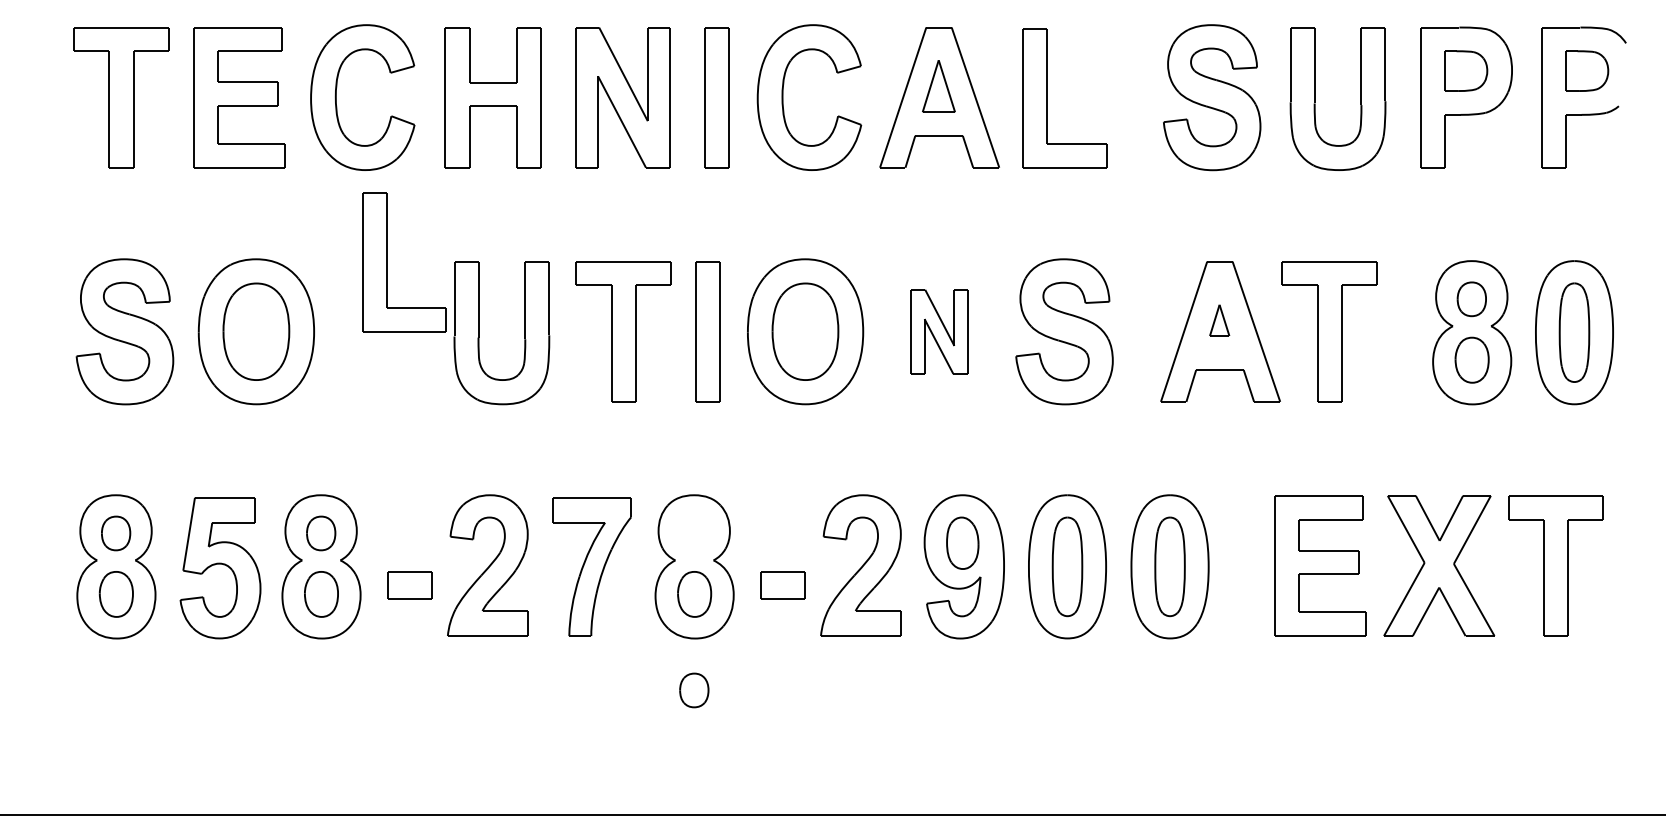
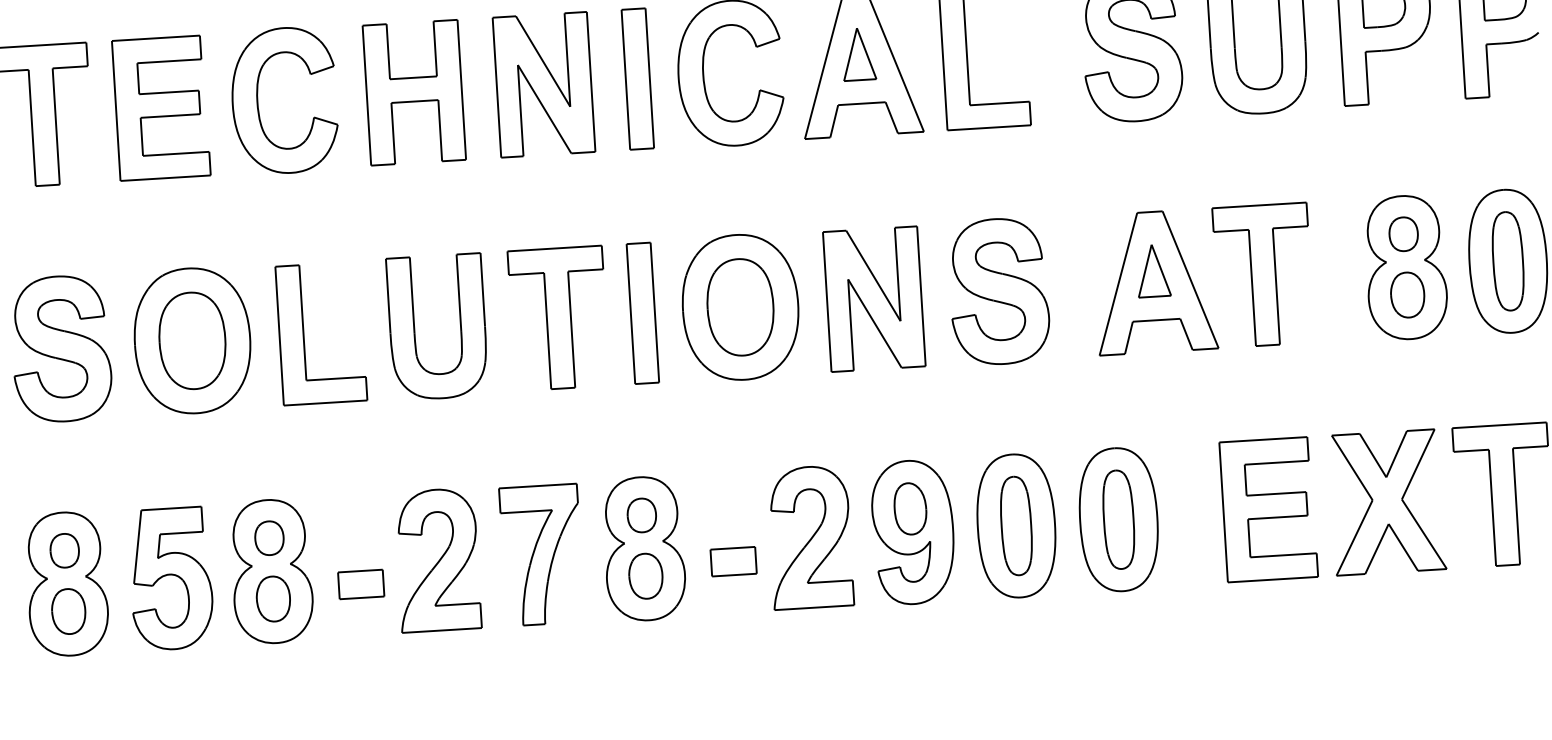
part: (387, 262) -> (304, 334), moved
part: (1219, 320) -> (1153, 270), size x1.67
part: (939, 331) -> (874, 298), size x1.67
part: (694, 690) -> (642, 515), moved

